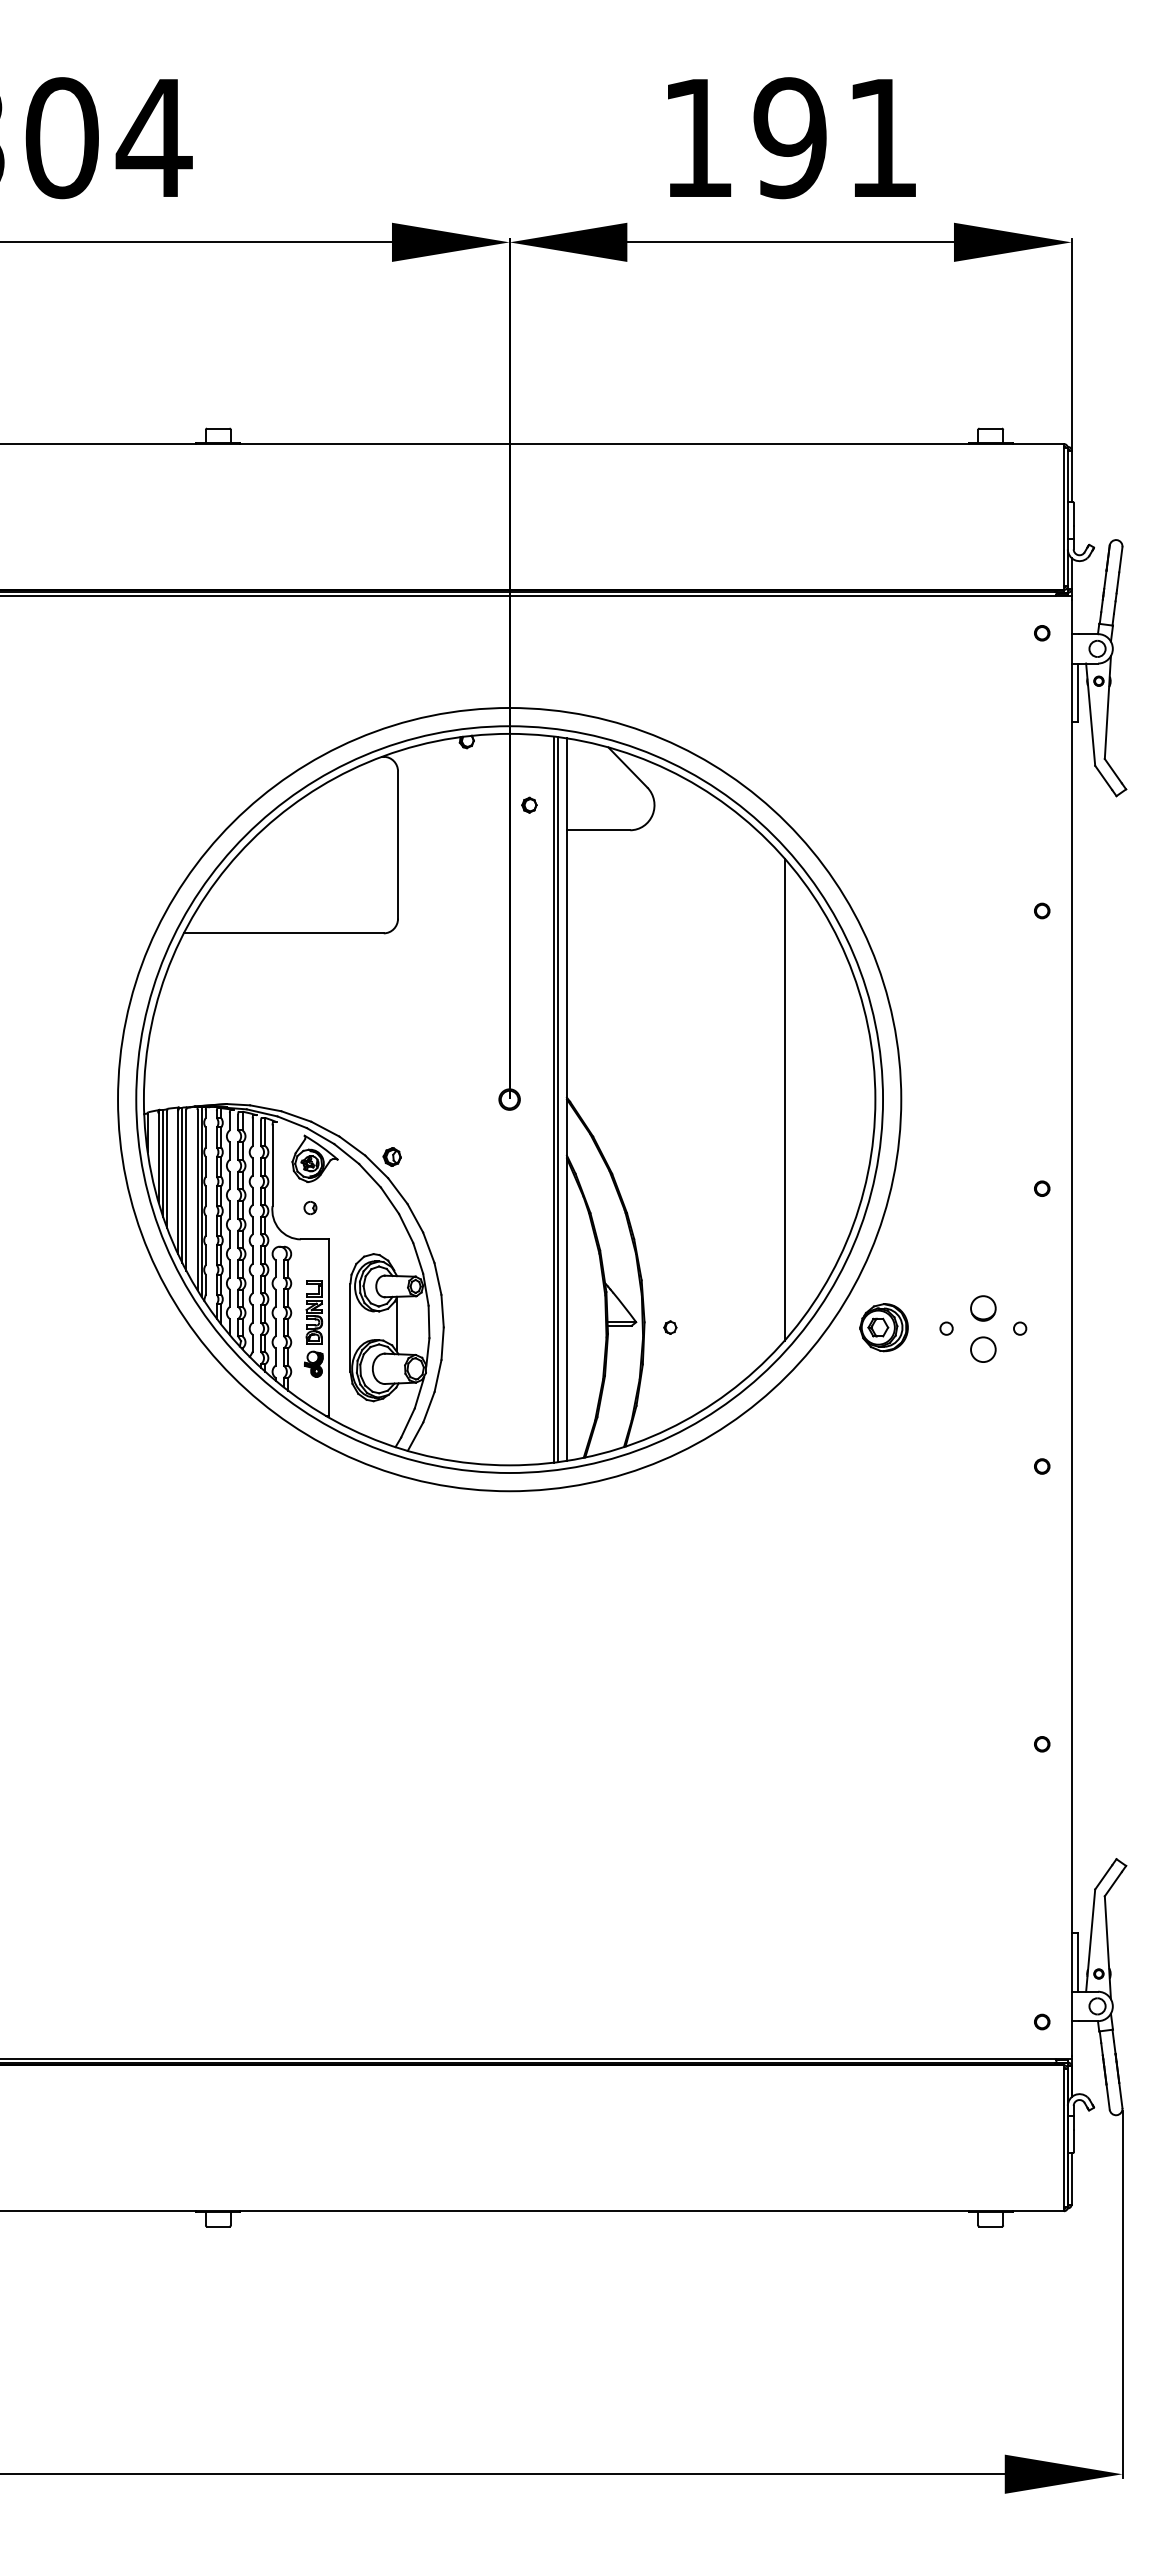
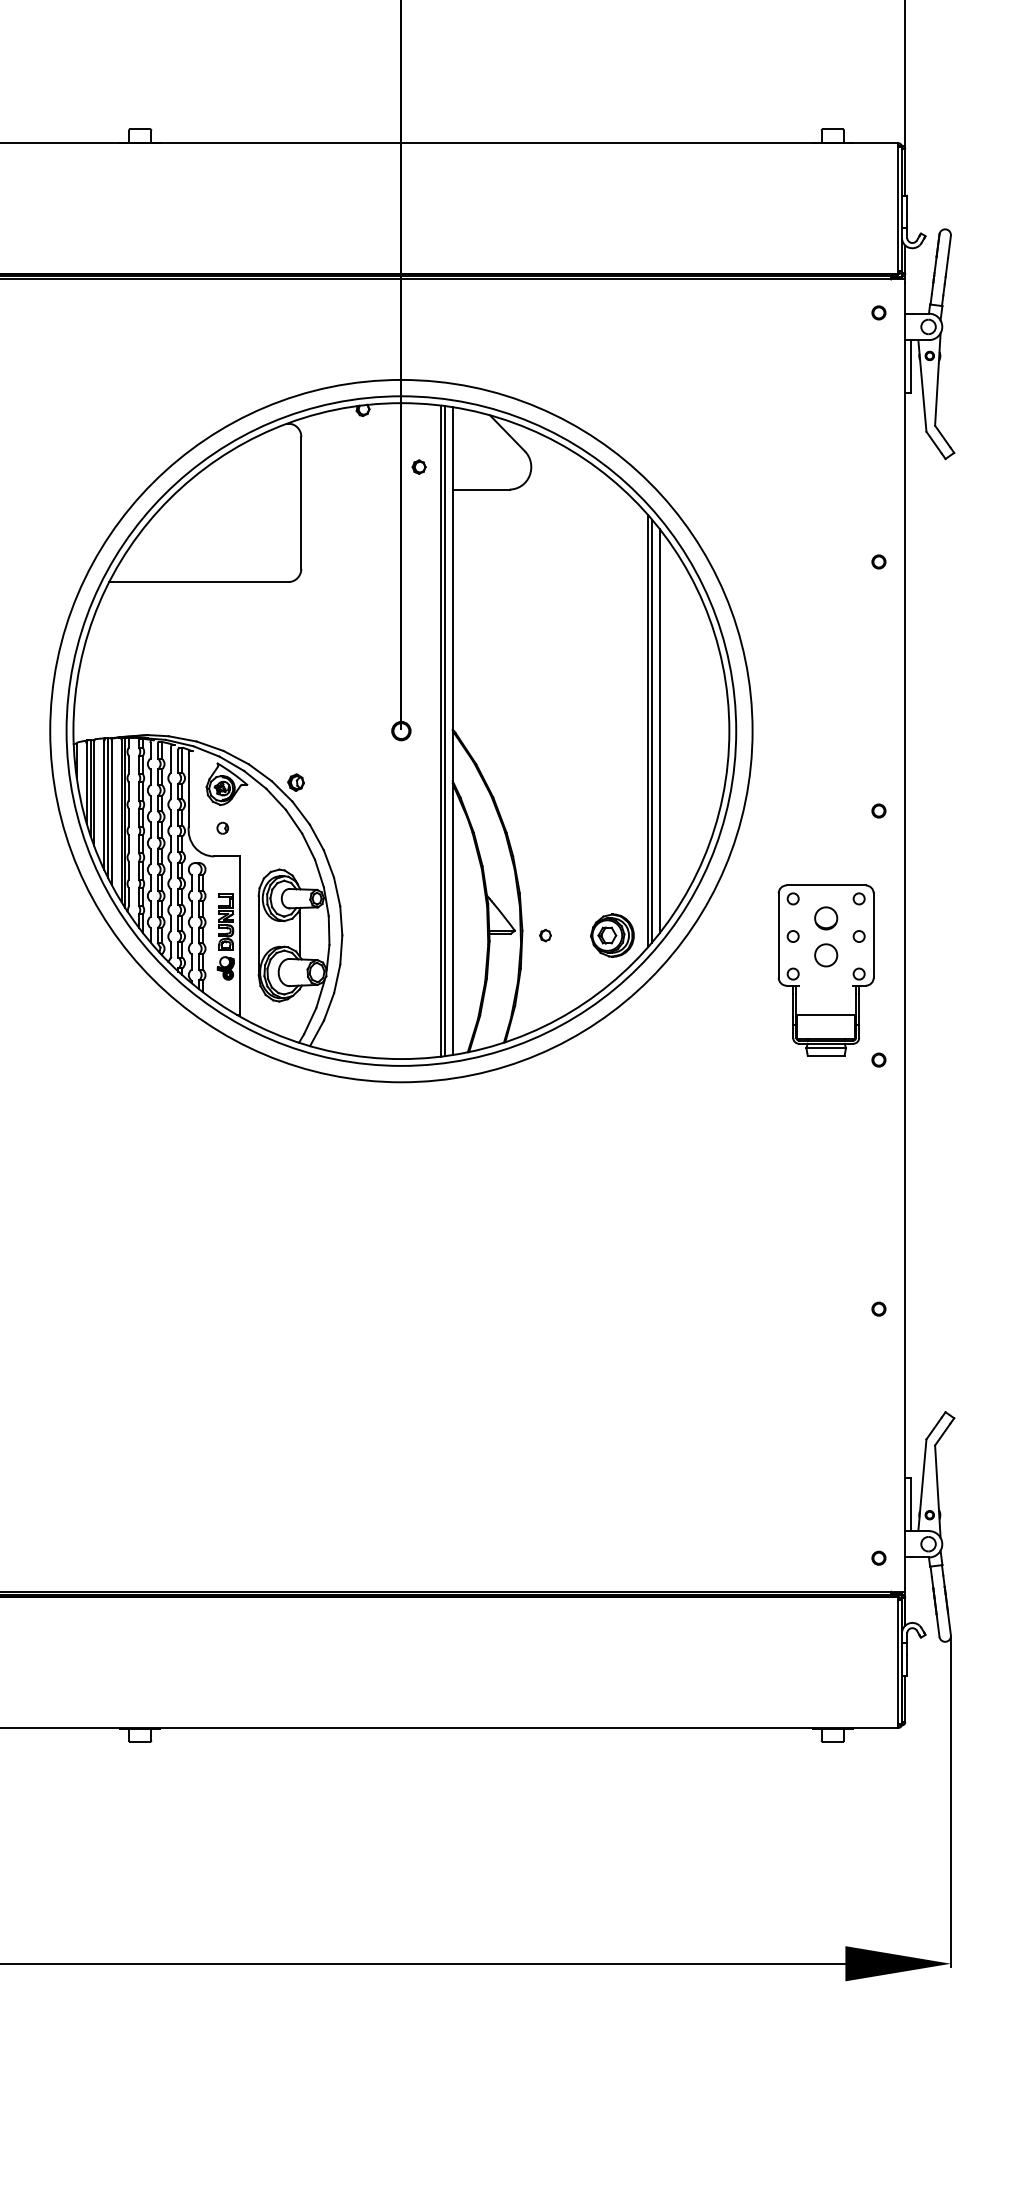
line: (789, 1099) -> (652, 731), added
line: (797, 1099) -> (659, 731), added
part: (883, 1327) -> (611, 935), moved
part: (983, 1366) -> (826, 970), added

